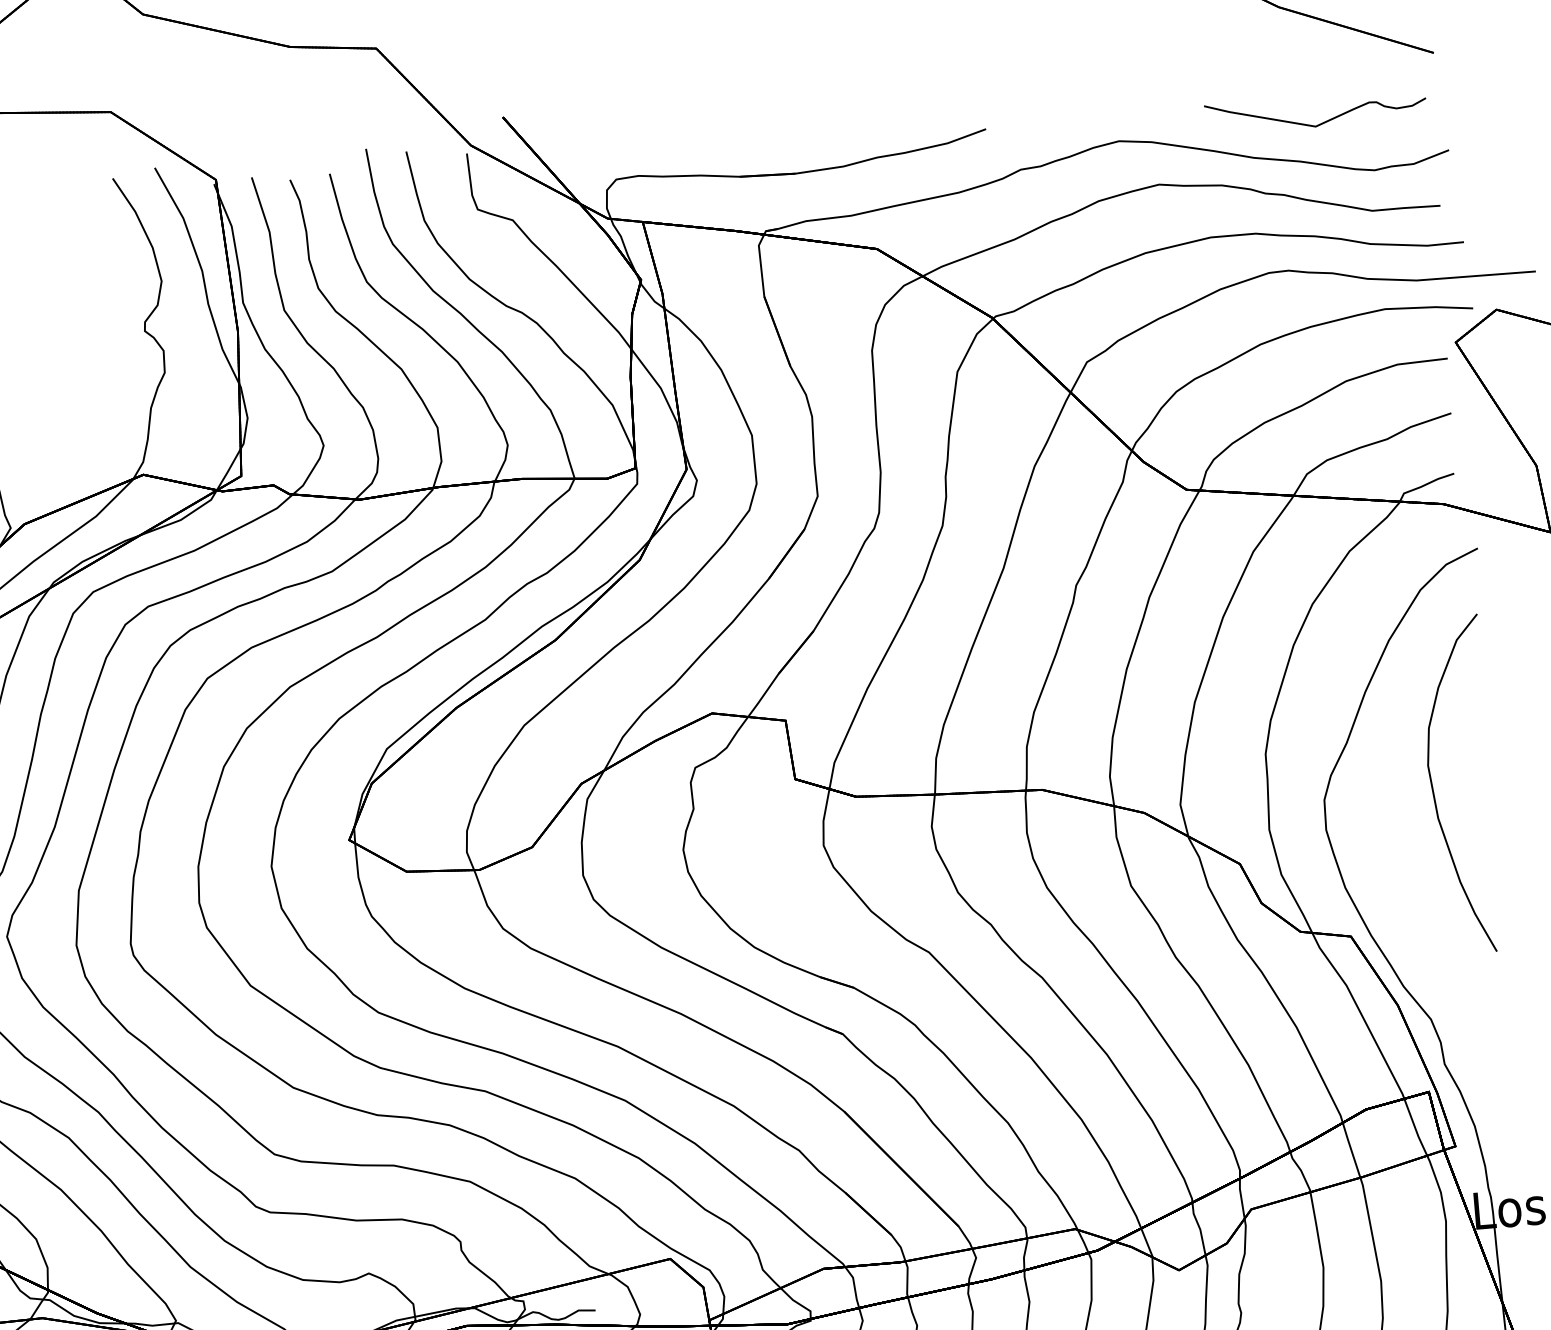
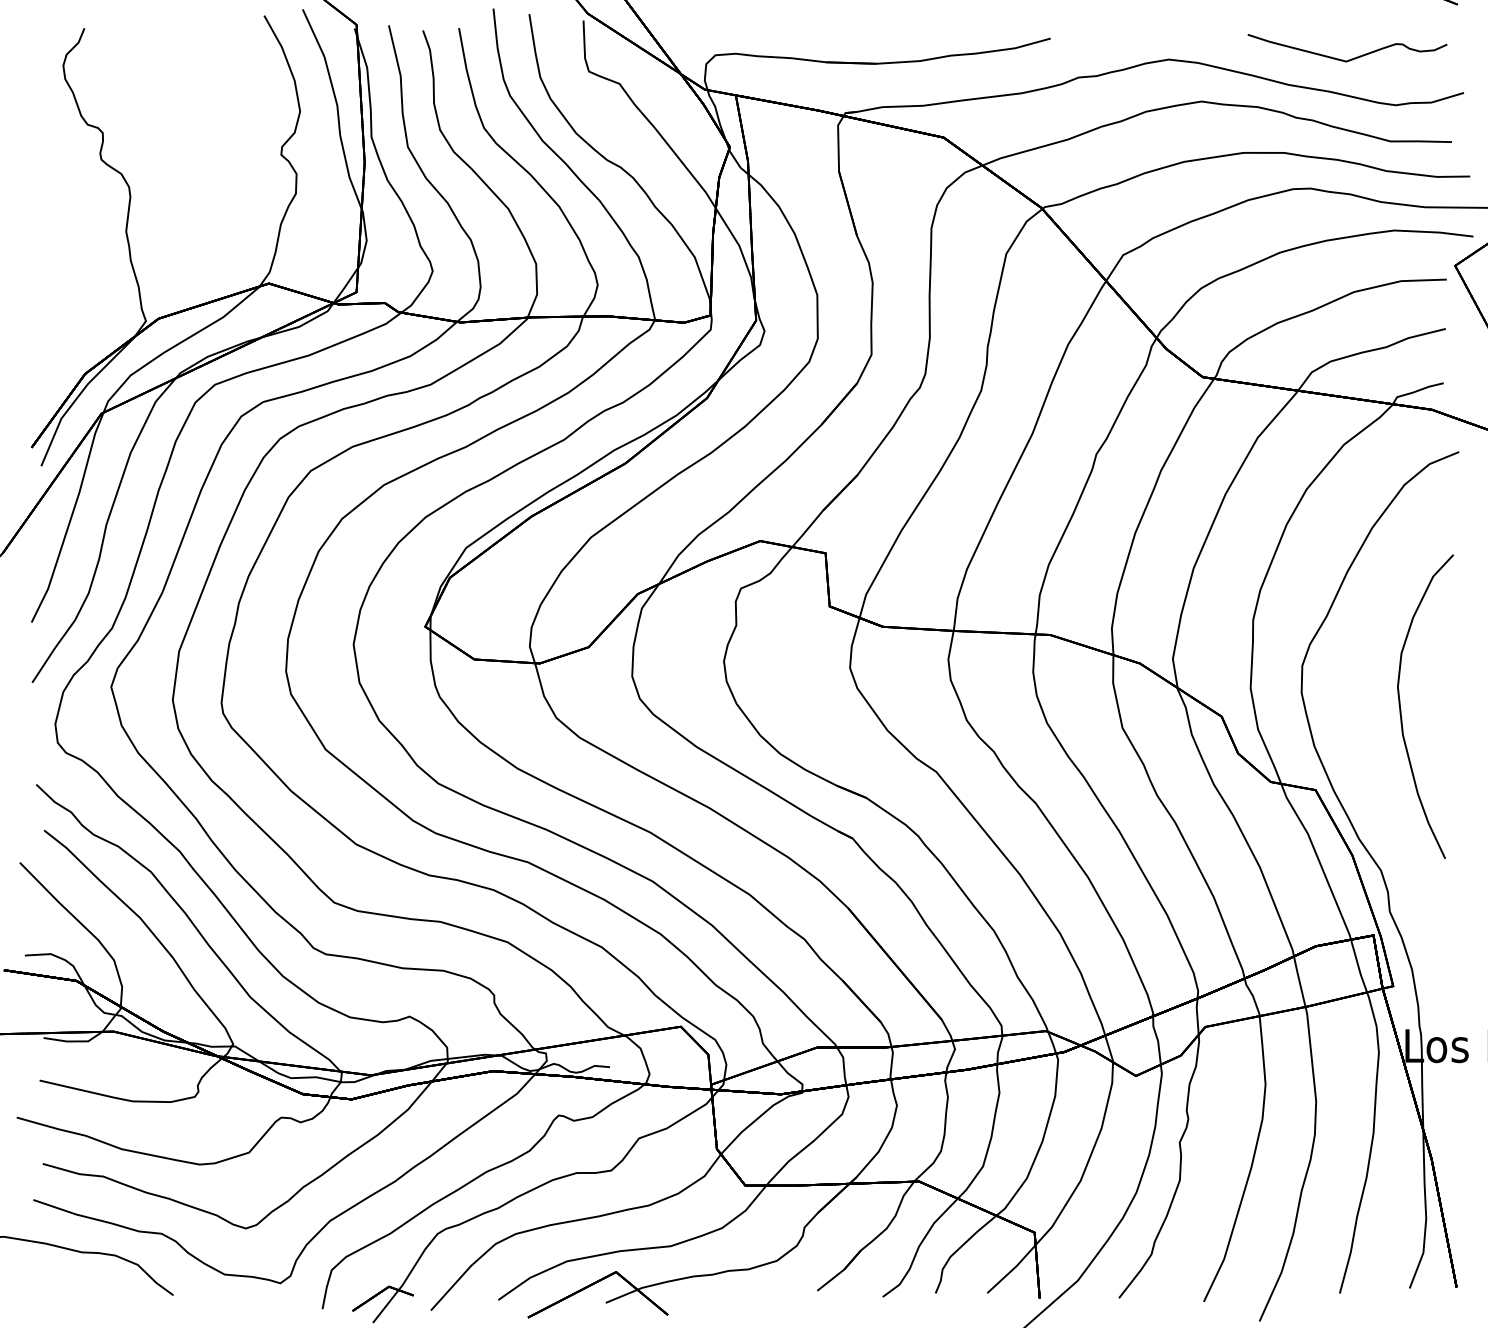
part: (1434, 789) -> (1401, 708), moved

